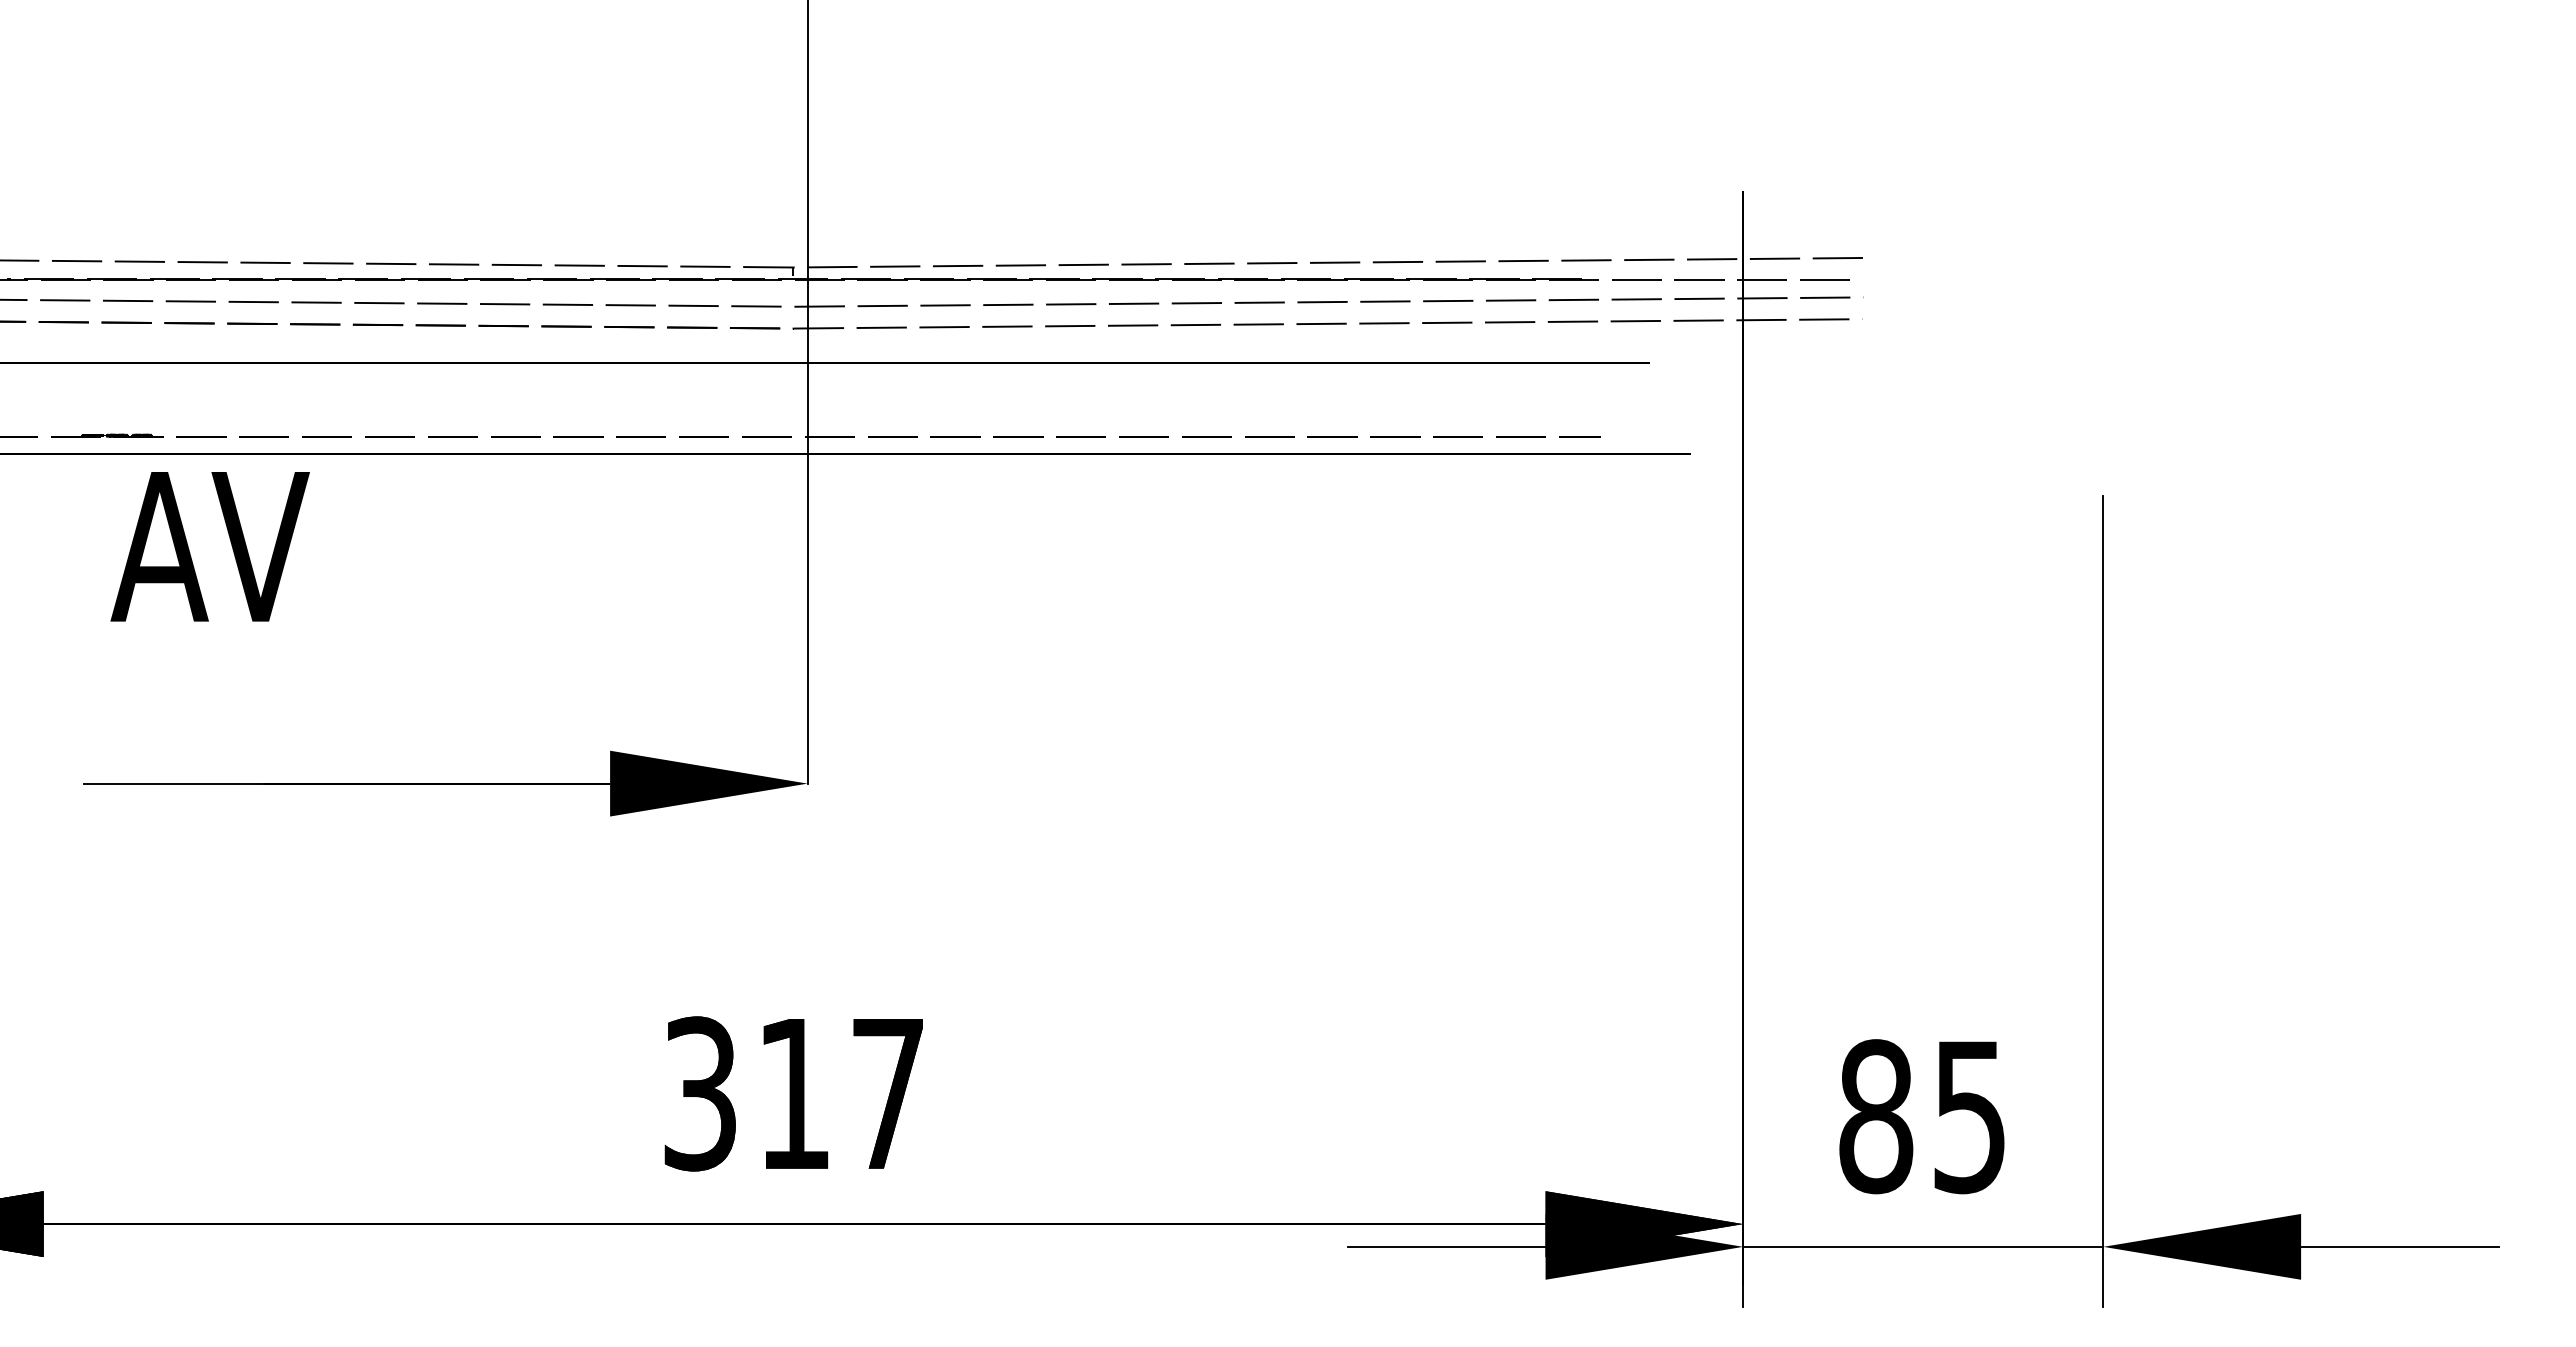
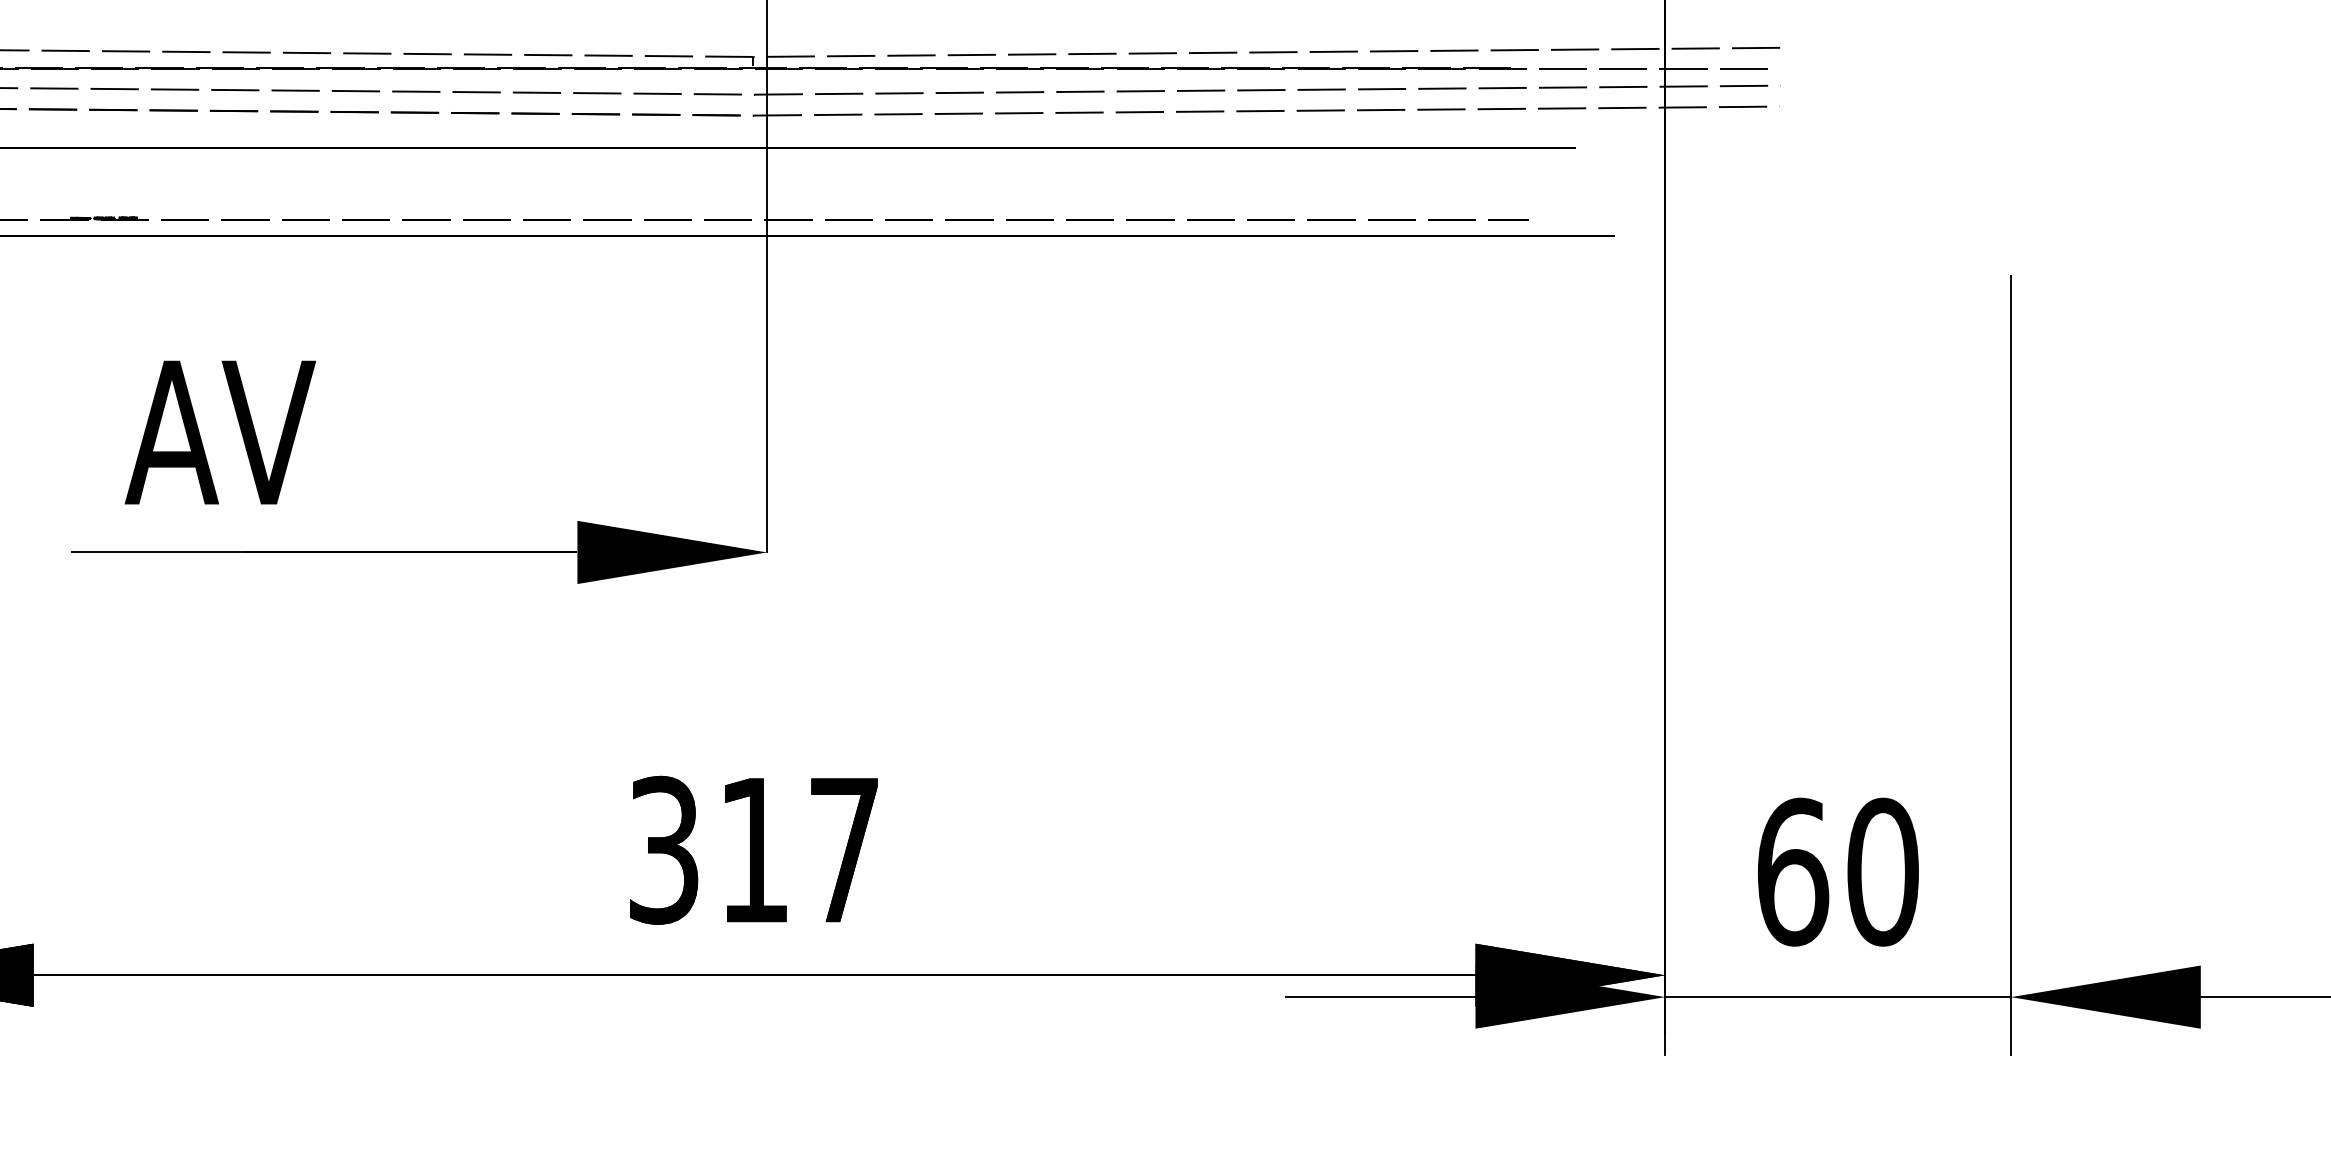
text: (209, 546) -> (219, 432), moved
text: (1923, 1116) -> (1838, 872), 85 -> 60

